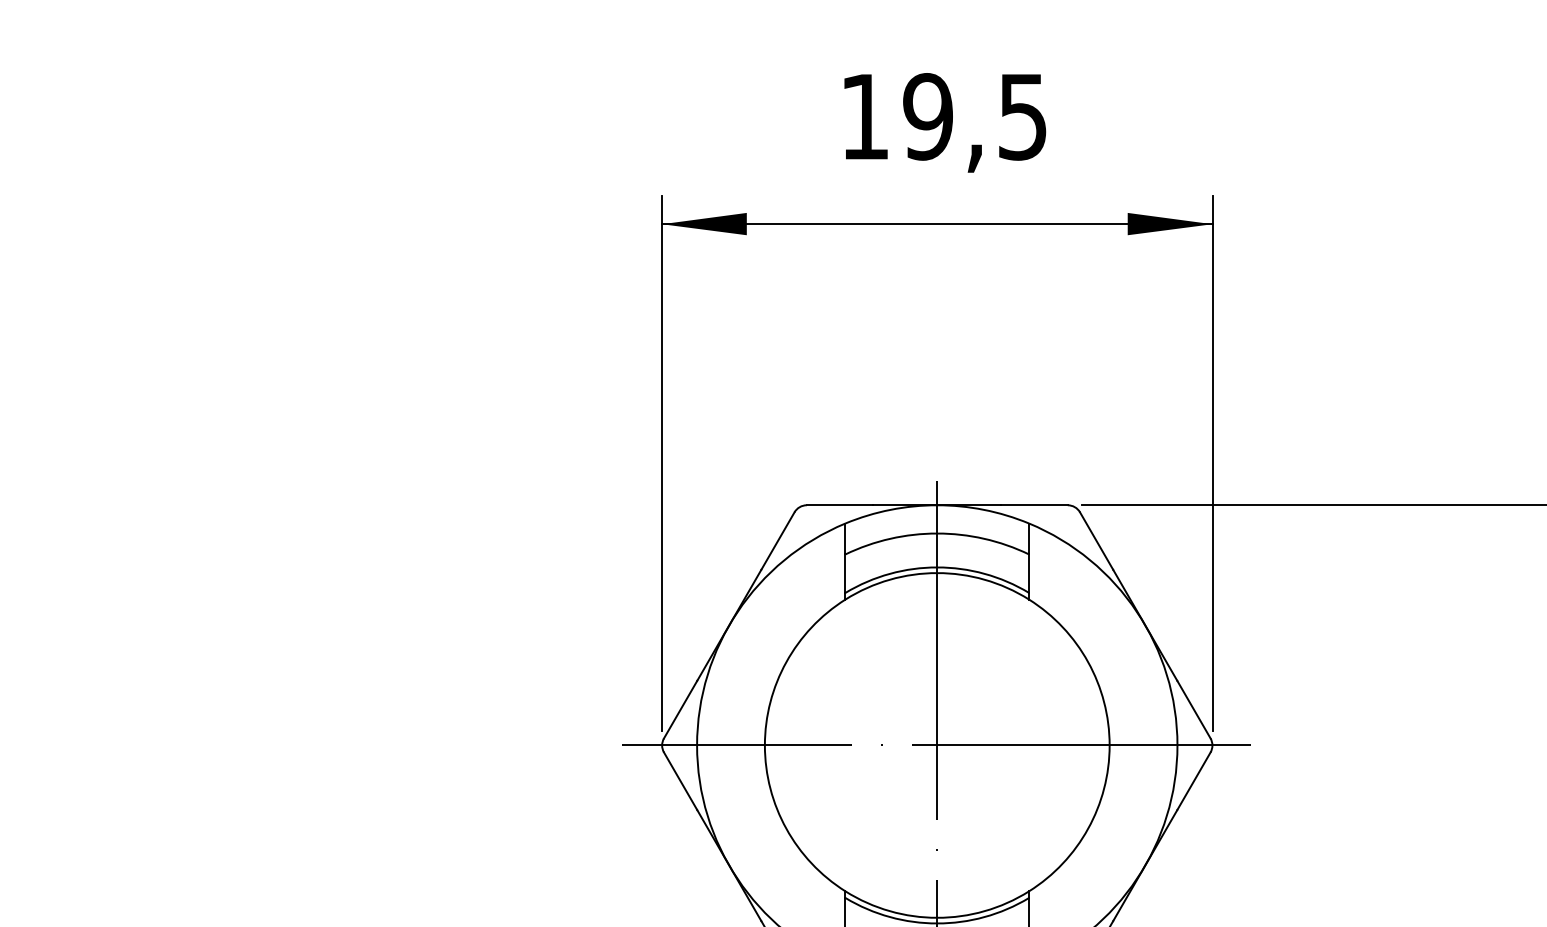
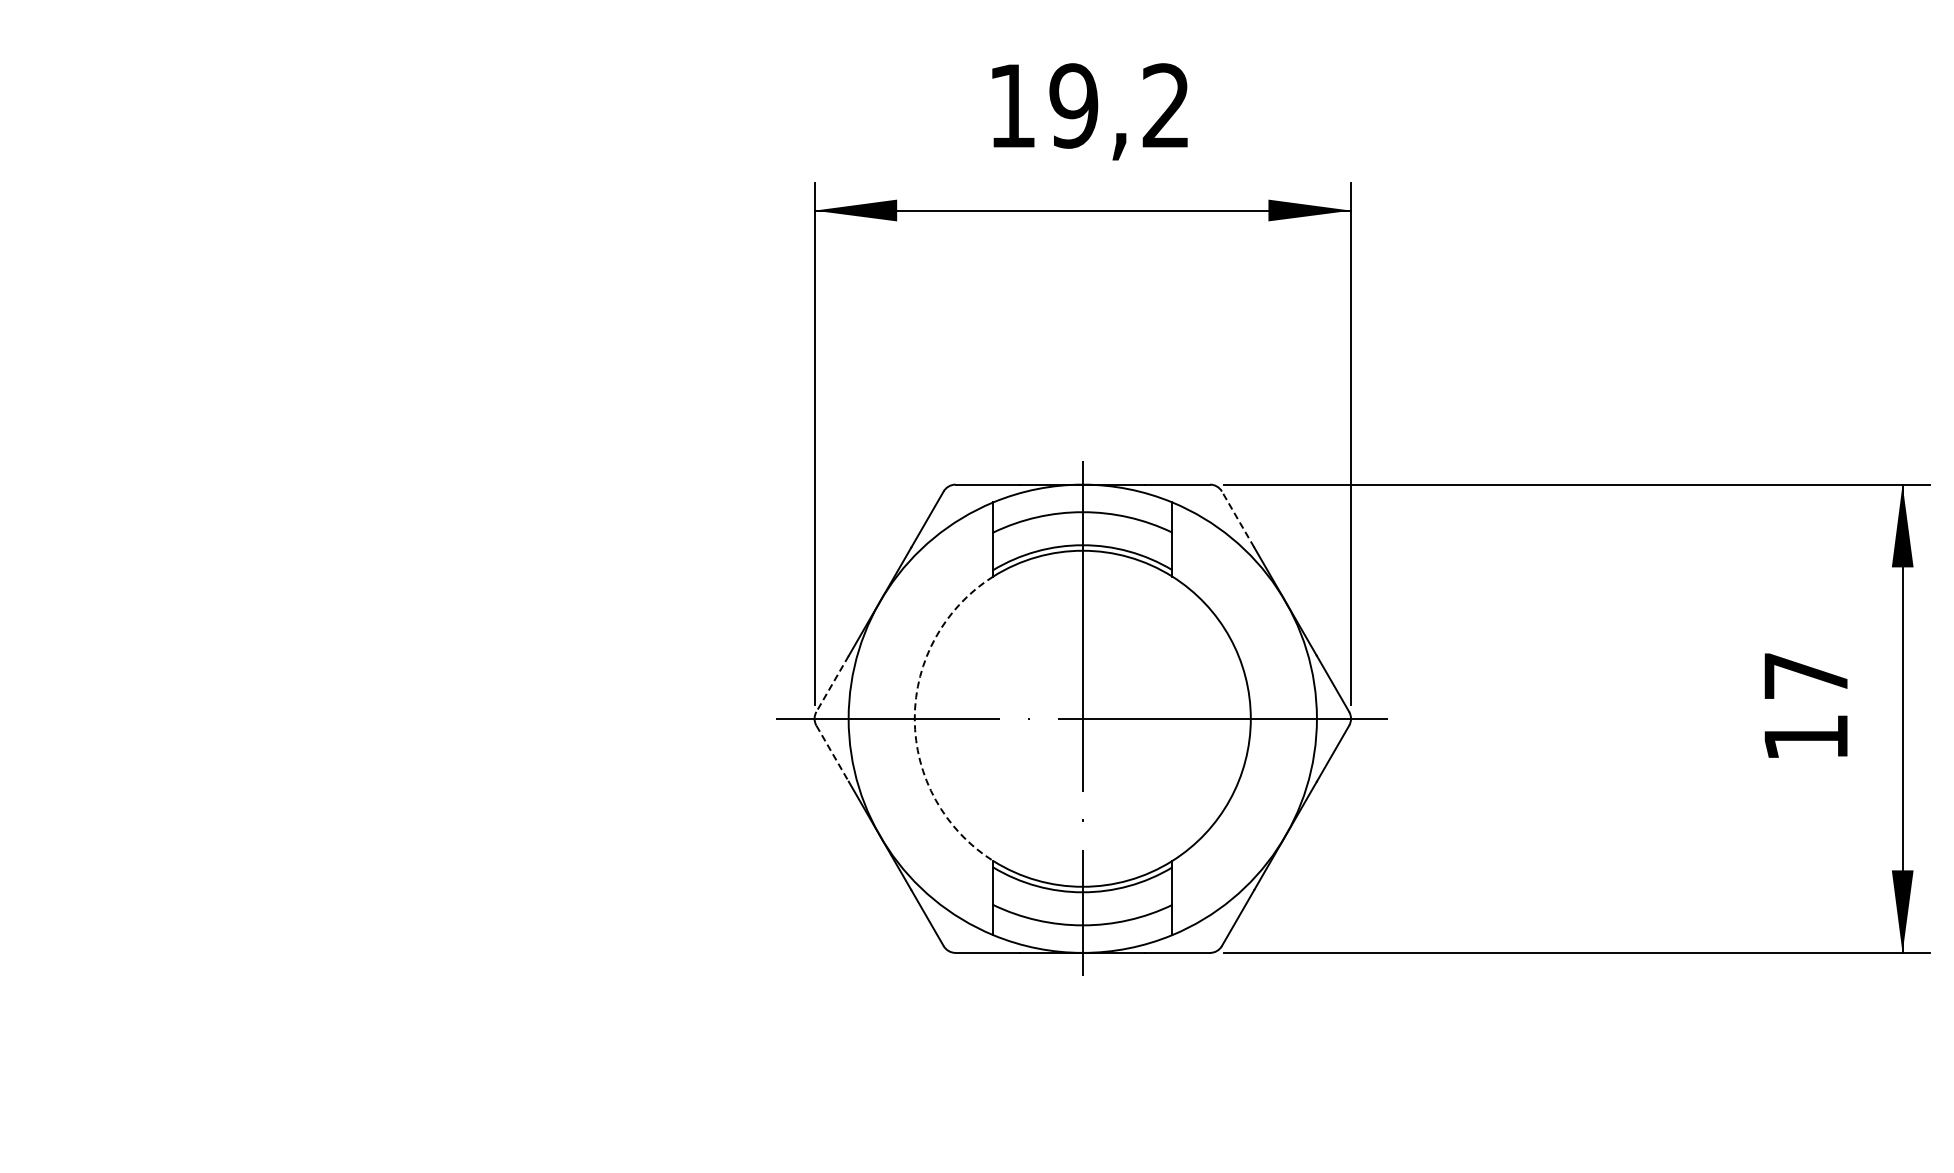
text: (1022, 116) -> (1165, 105), 19,5 -> 19,2
line: (1095, 541) -> (1237, 519), solid -> dashed
line: (680, 710) -> (832, 684), solid -> dashed
arc: (764, 745) -> (914, 718), solid -> dashed
line: (680, 782) -> (832, 754), solid -> dashed

